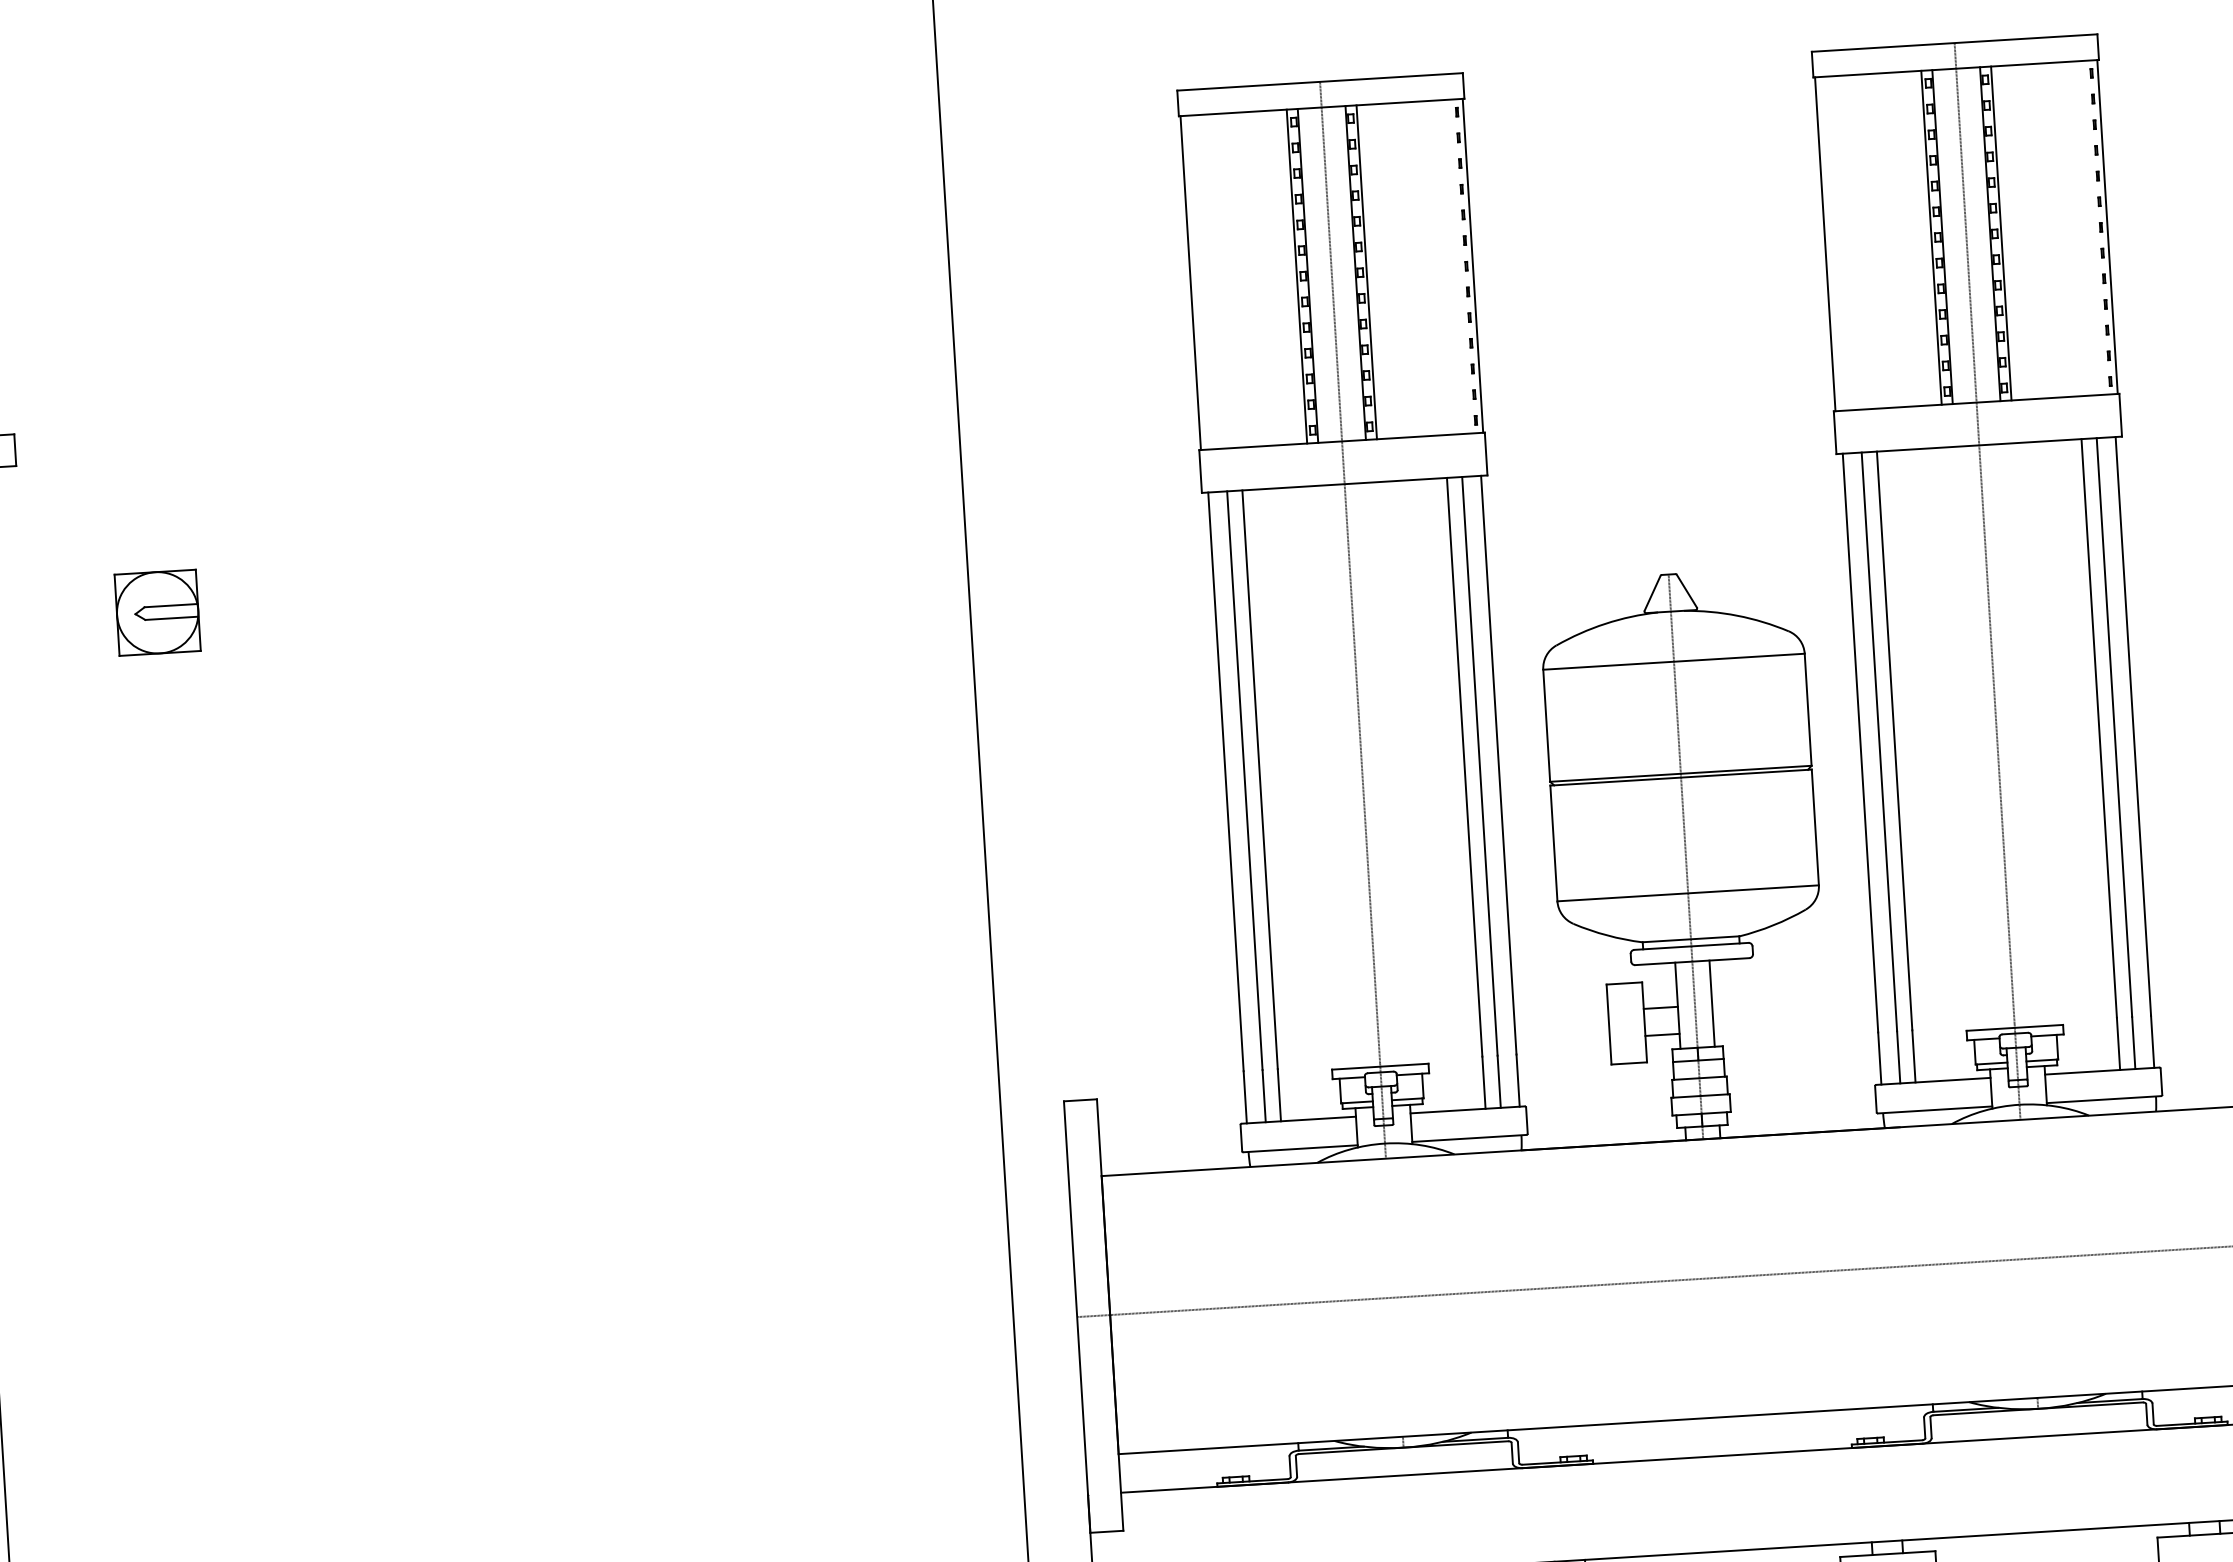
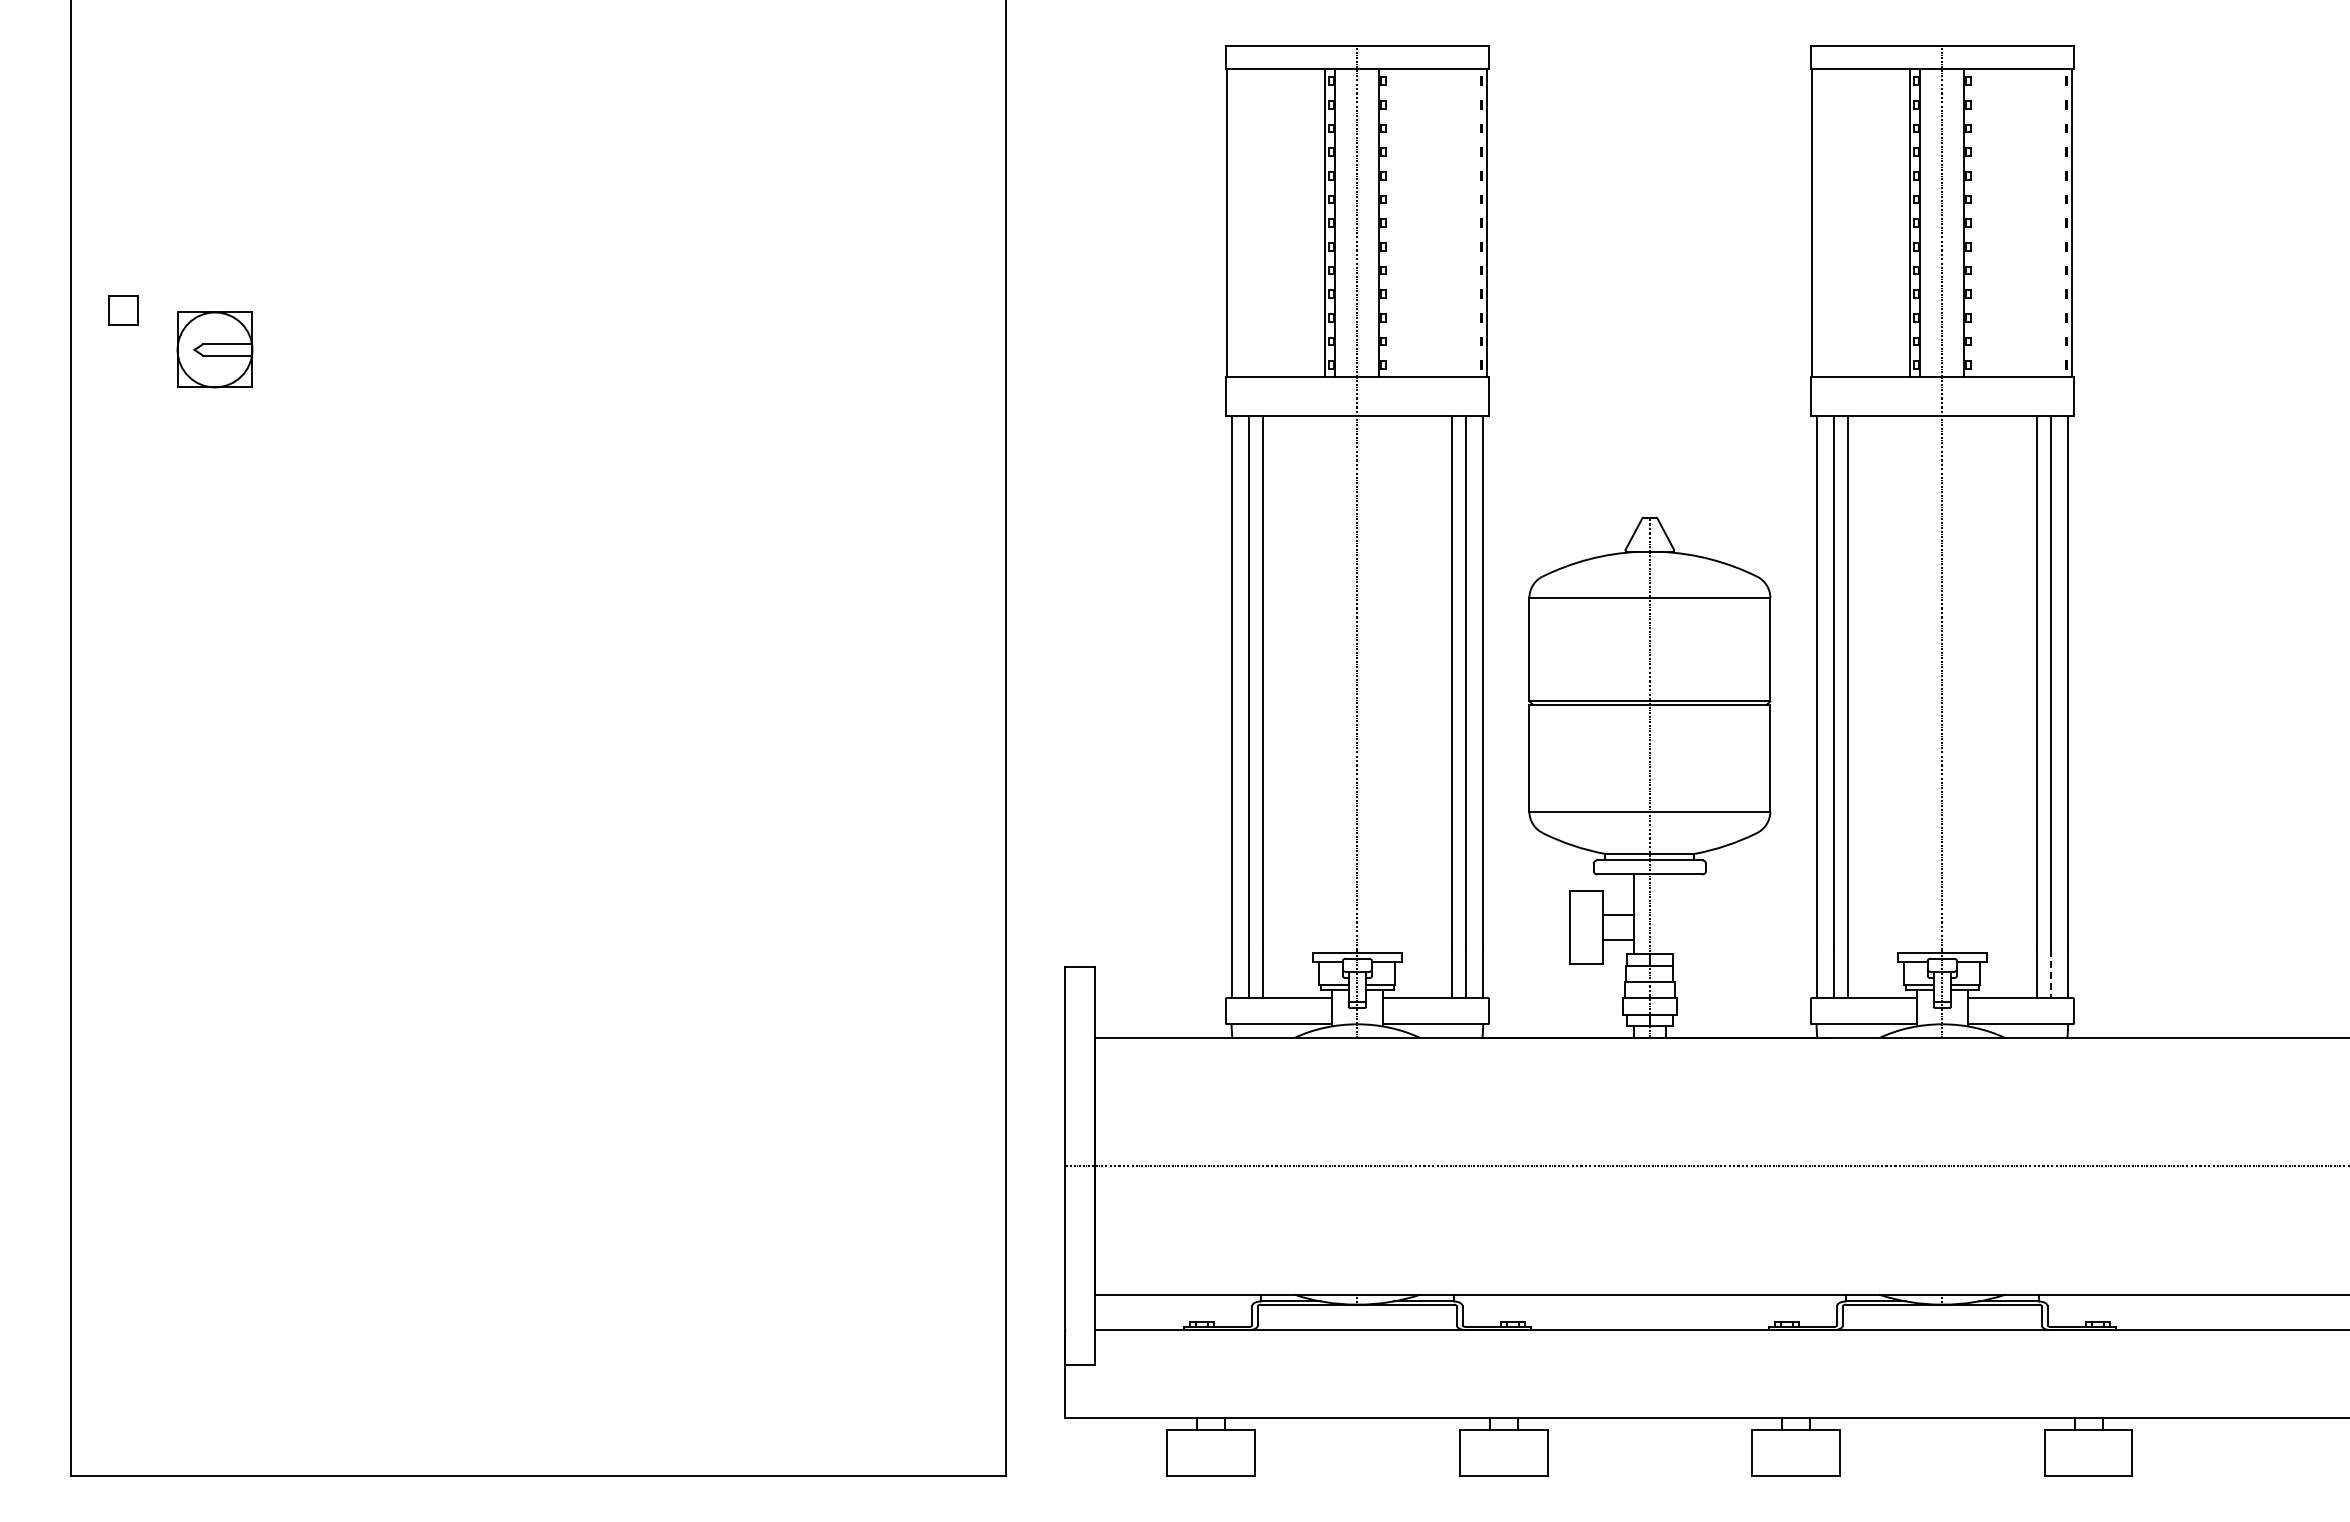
line: (2001, 233) -> (1974, 223), removed
line: (1366, 272) -> (1389, 223), removed
part: (157, 612) -> (214, 349), moved
line: (1711, 1002) -> (1665, 913), removed
line: (2133, 1043) -> (2050, 974), solid -> dashed

